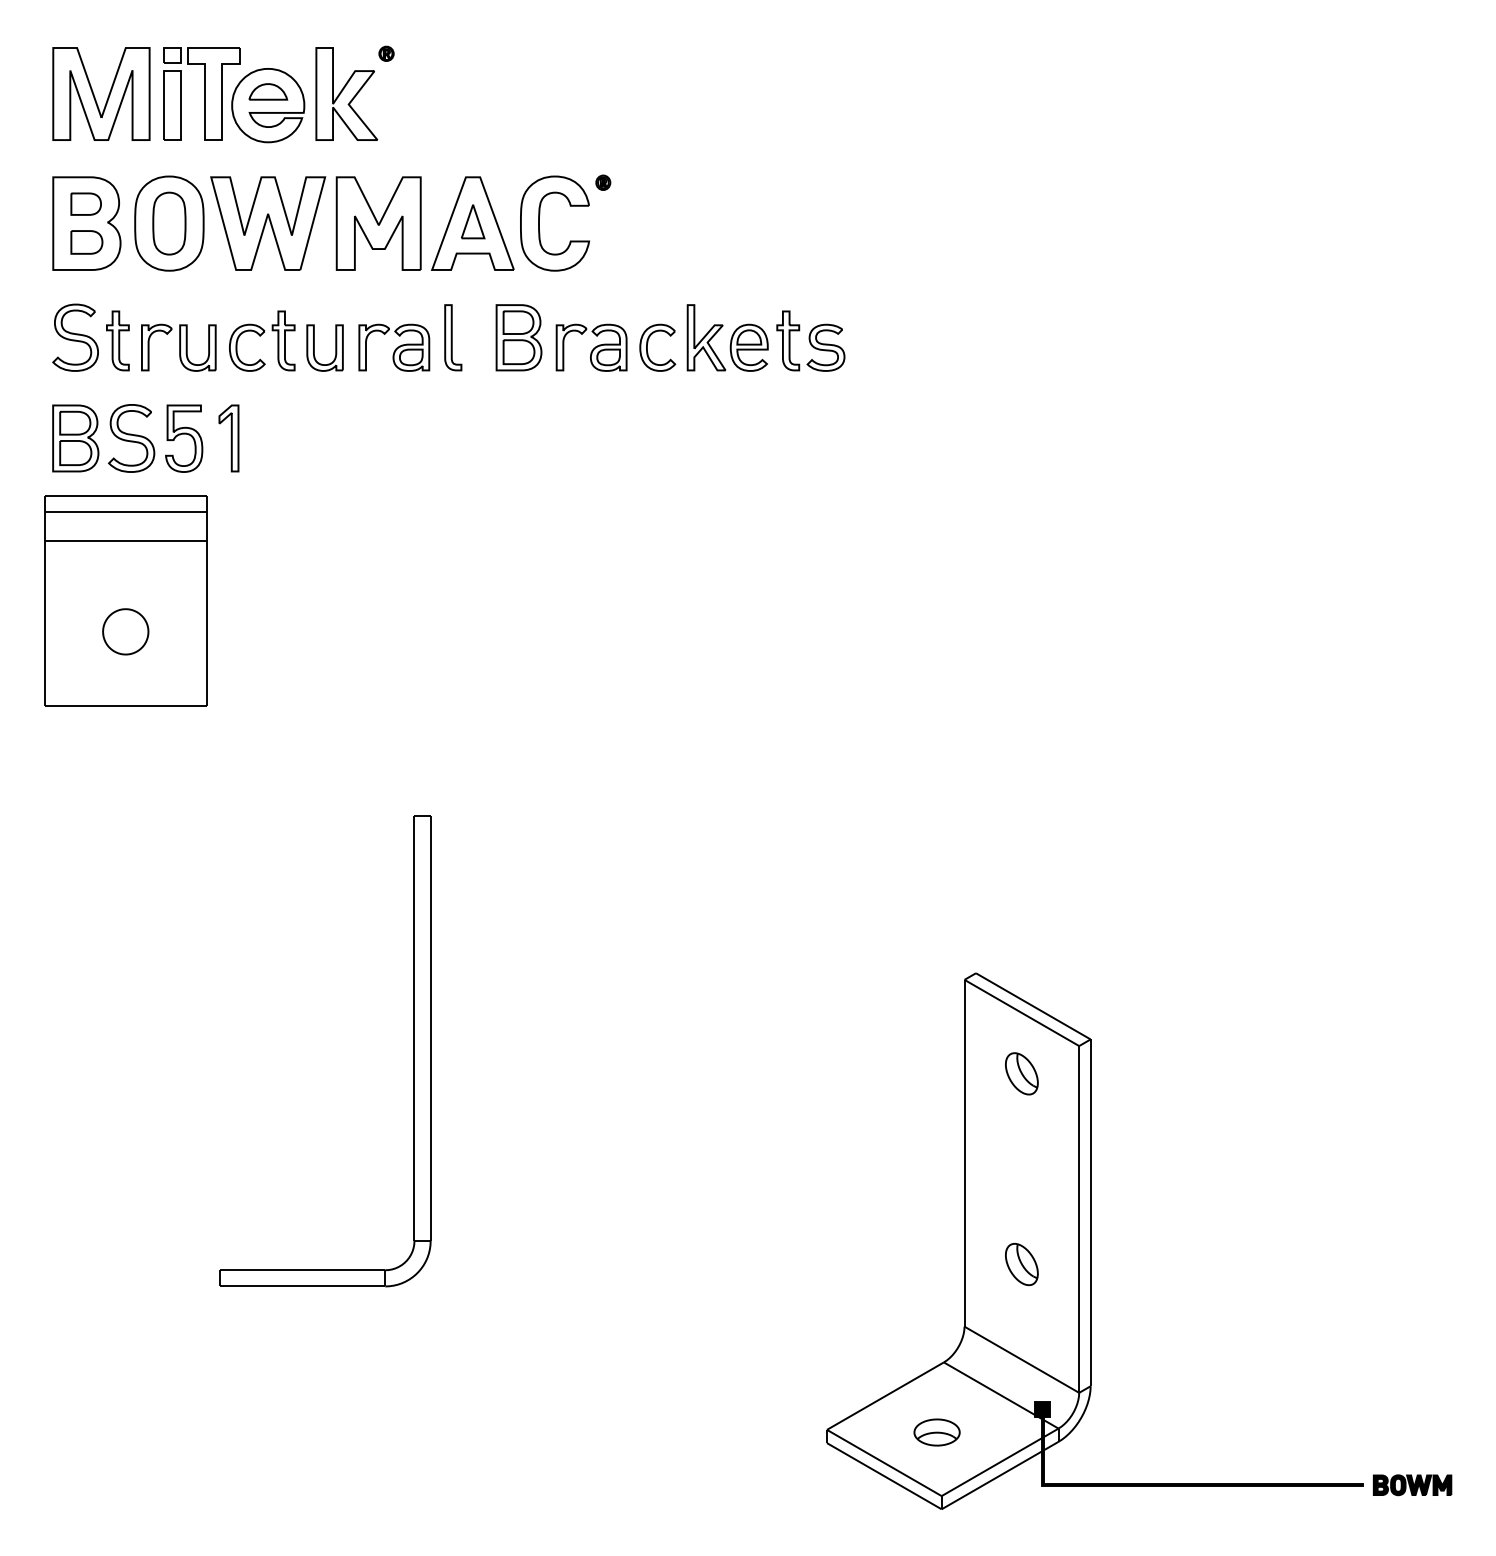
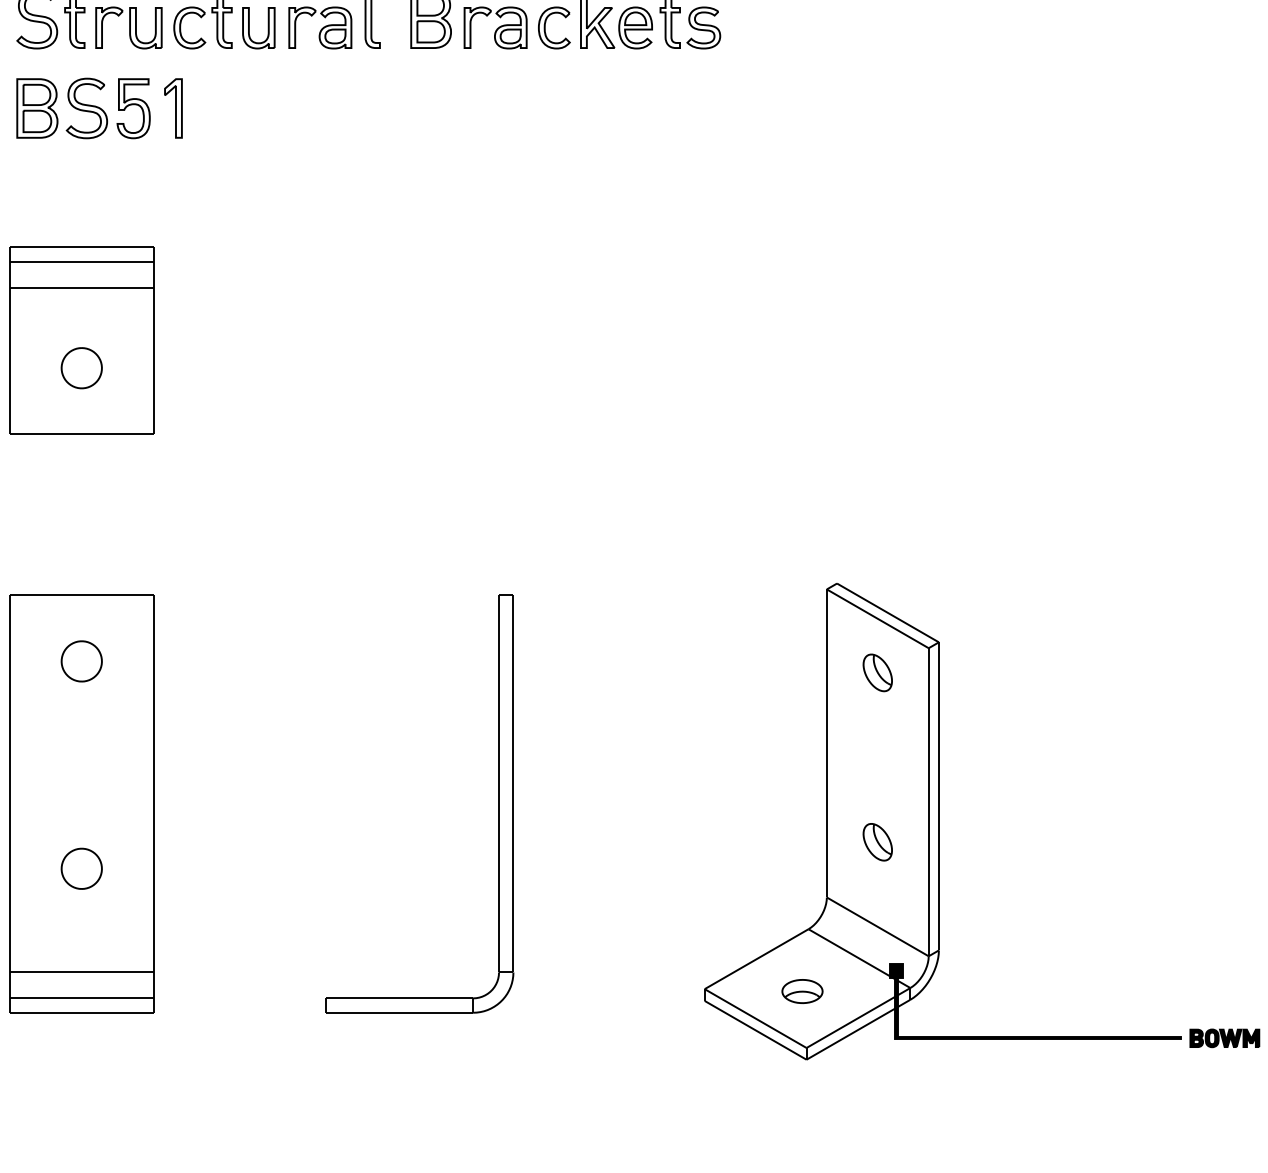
part: (125, 600) -> (81, 340), moved
part: (413, 1051) -> (498, 804), moved
part: (125, 1220) -> (81, 803), added

